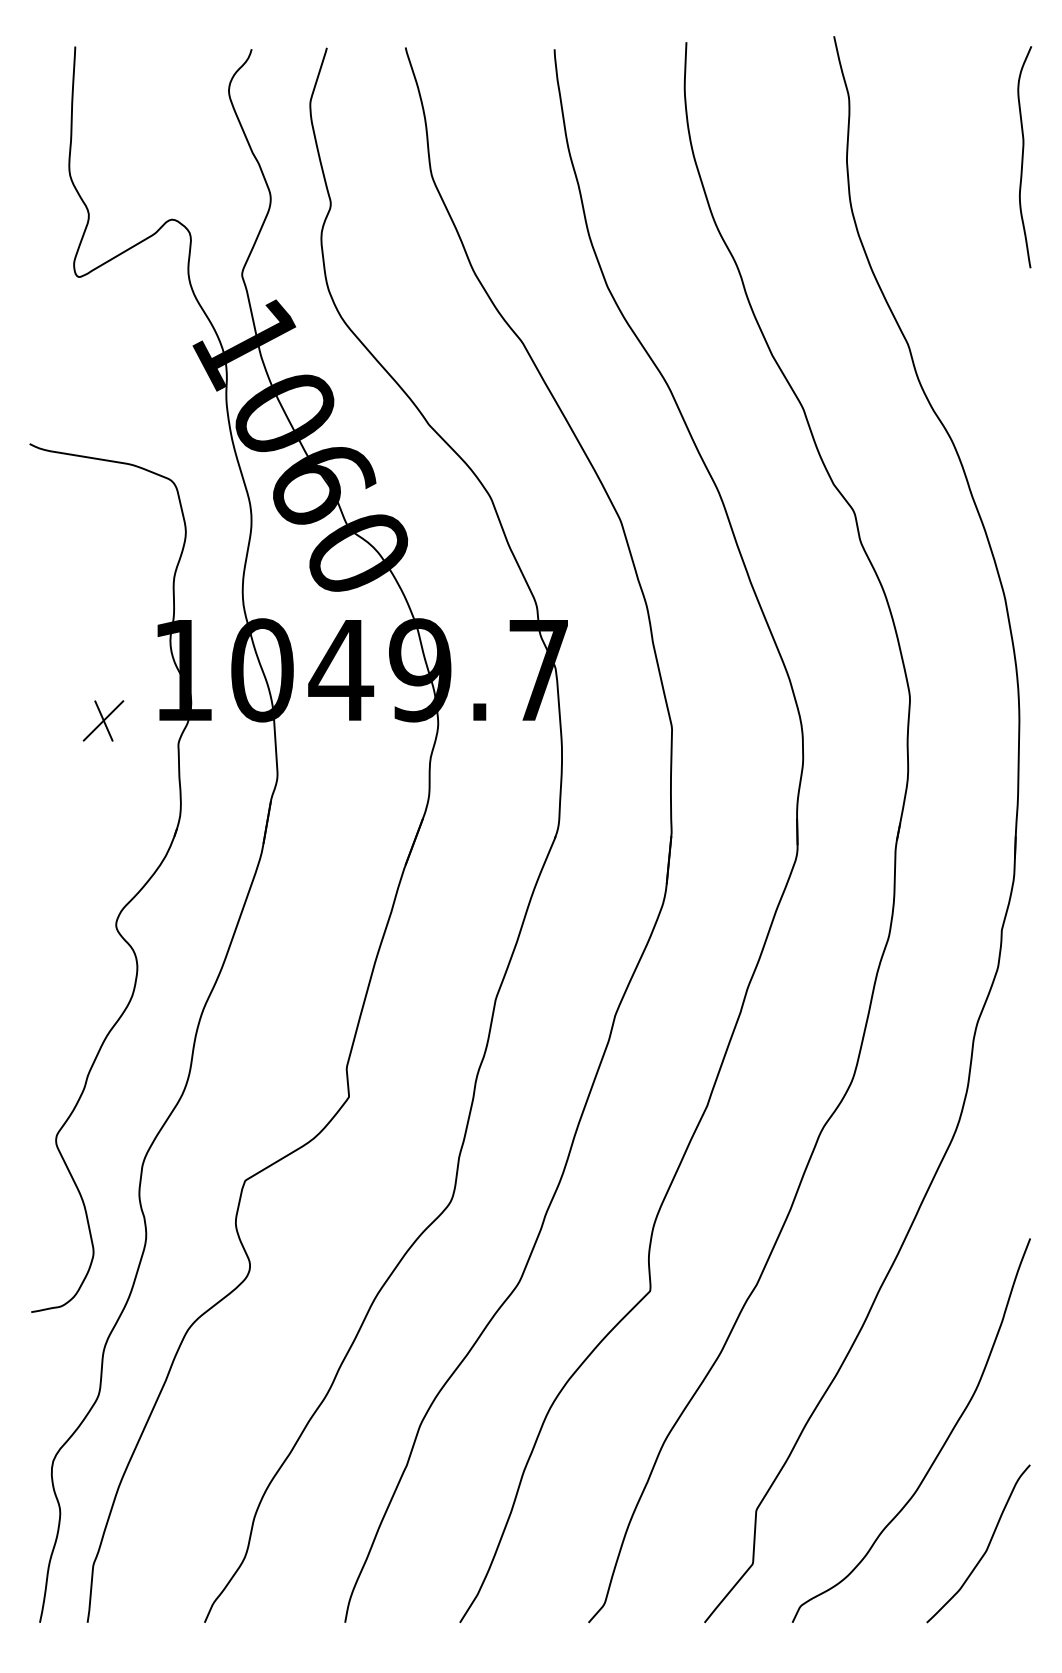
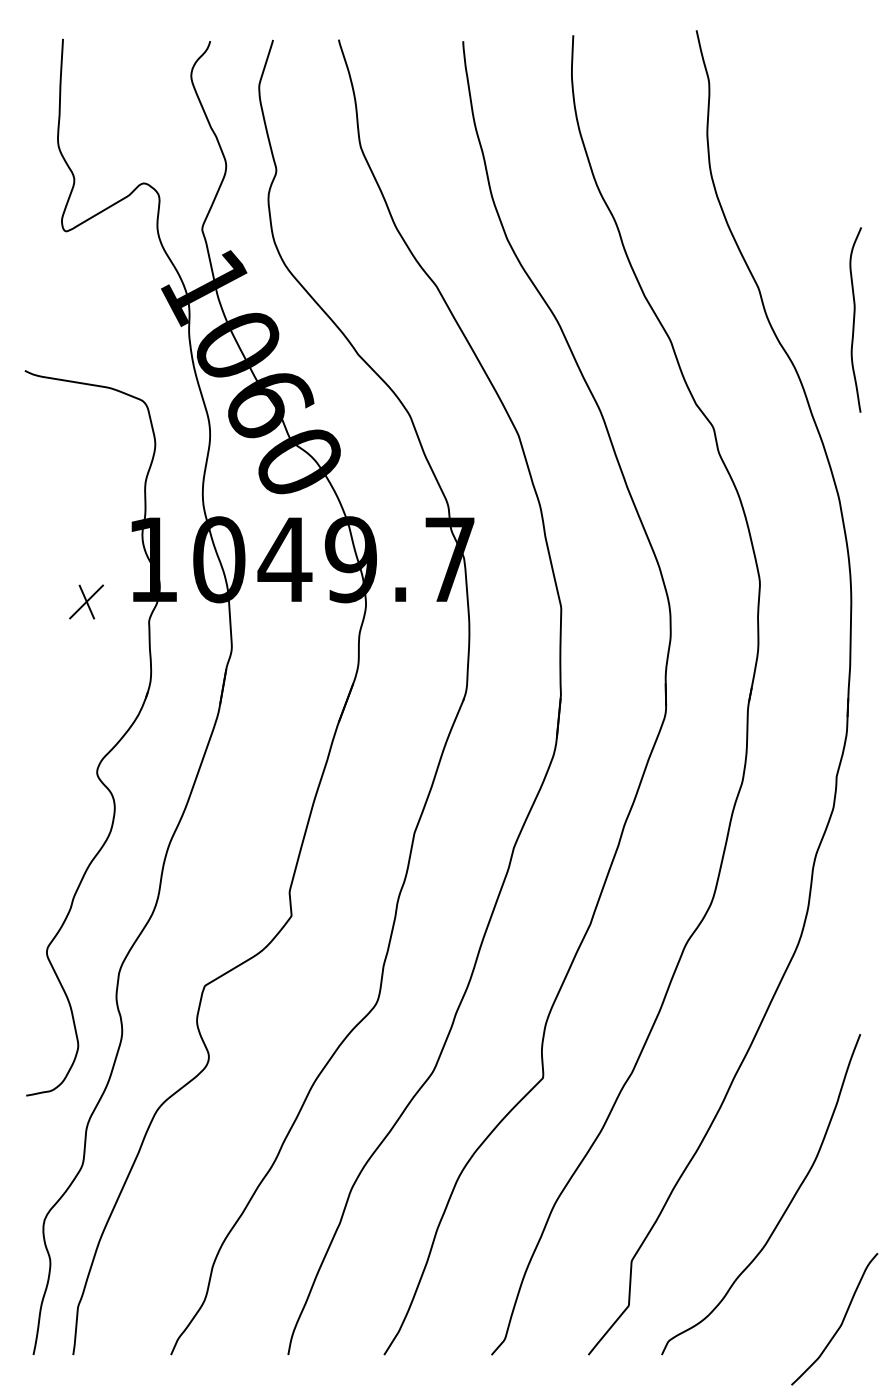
curve: (1023, 157) -> (854, 320), moved
curve: (987, 1545) -> (842, 1320), moved

